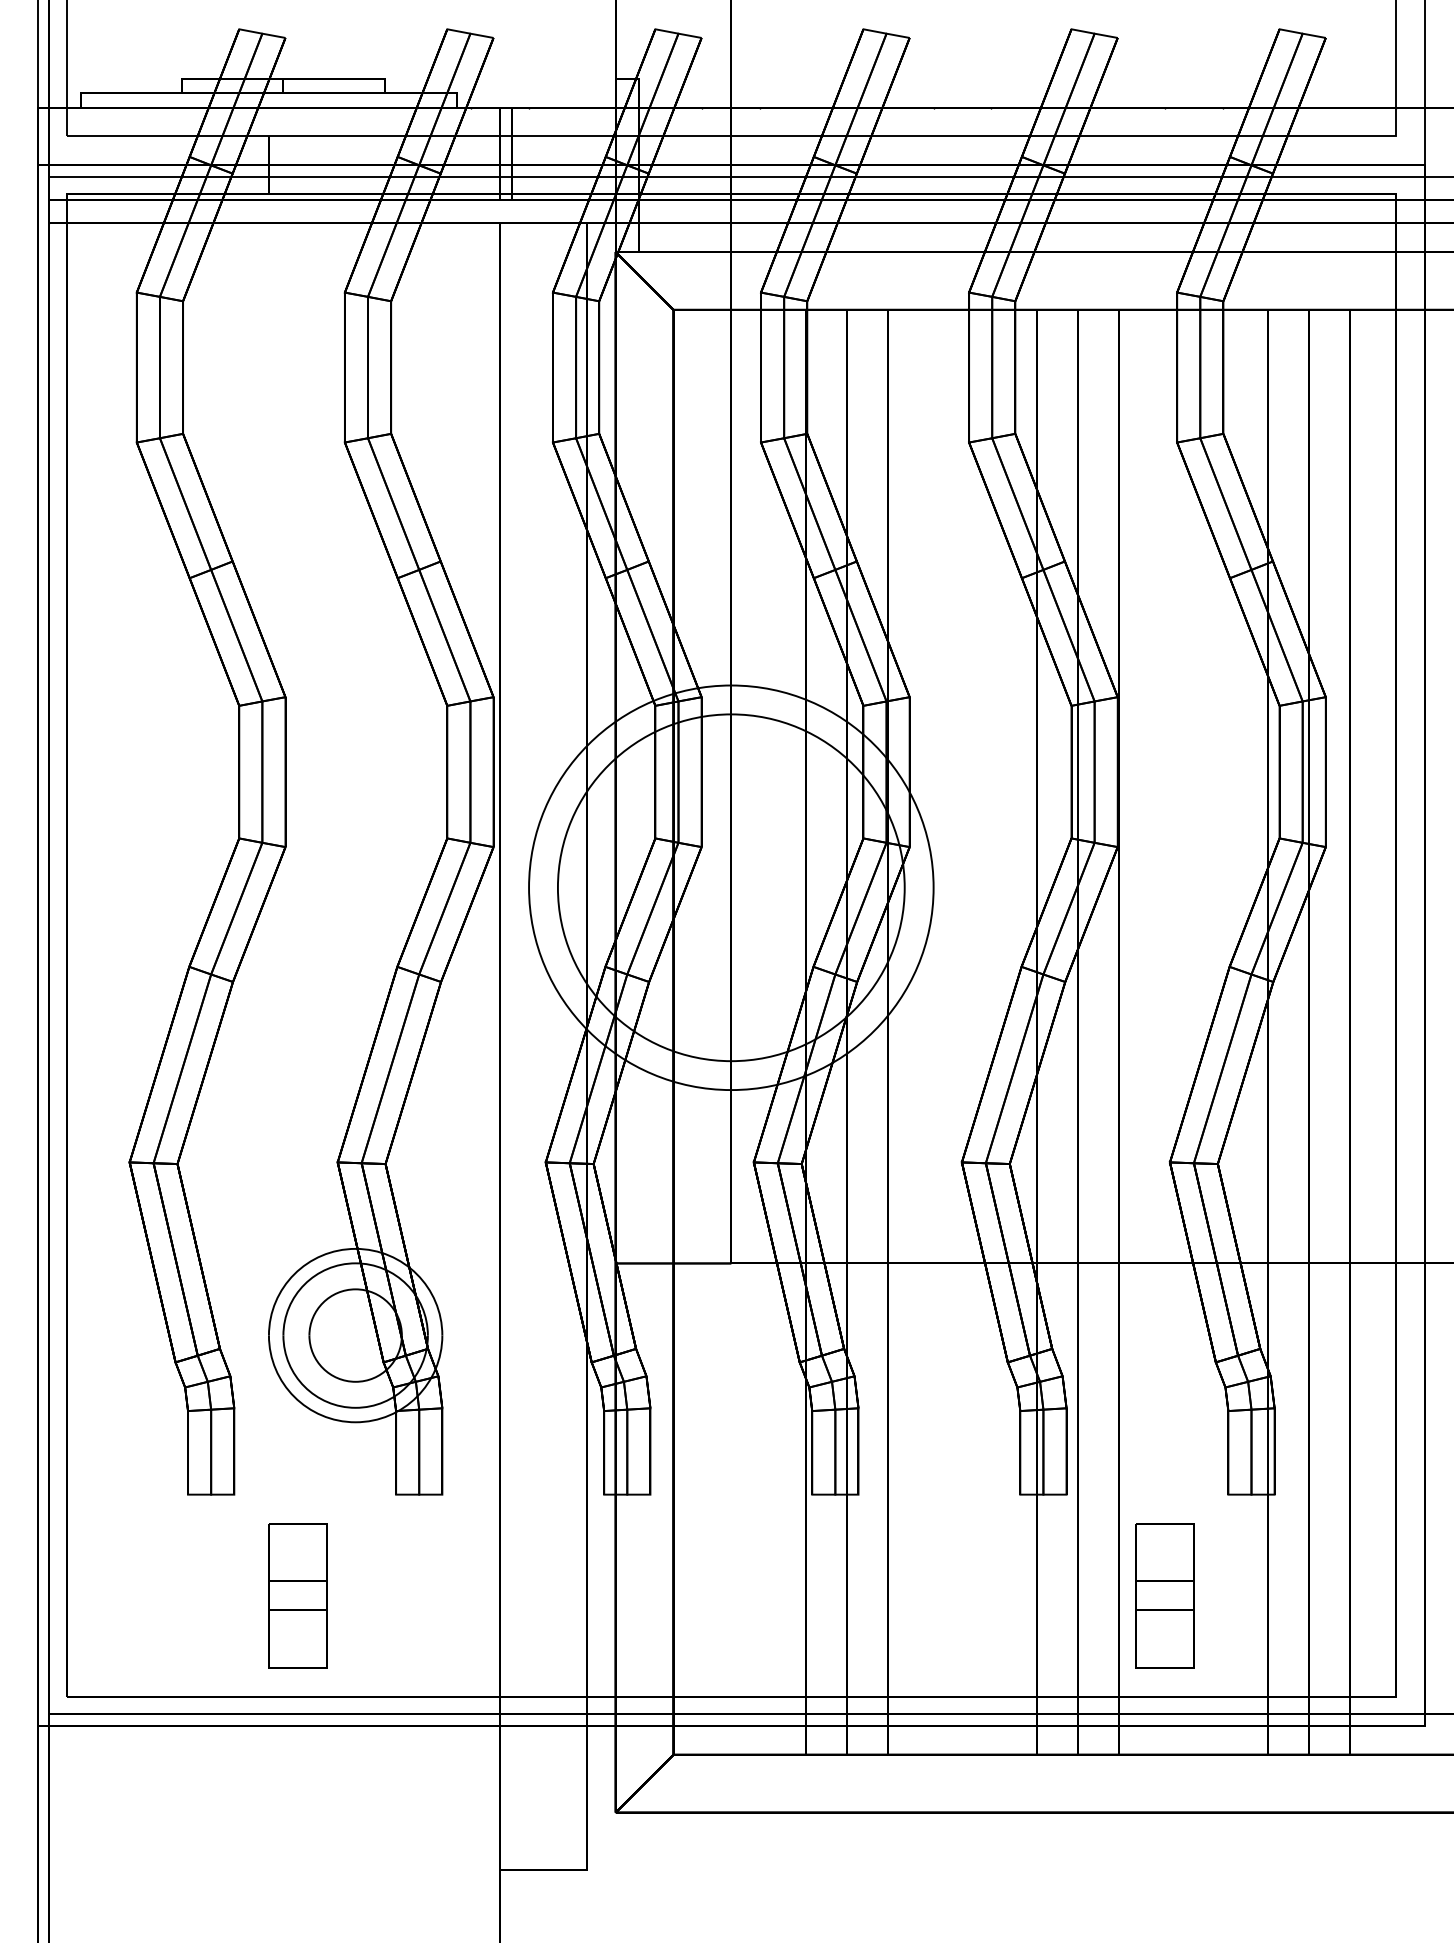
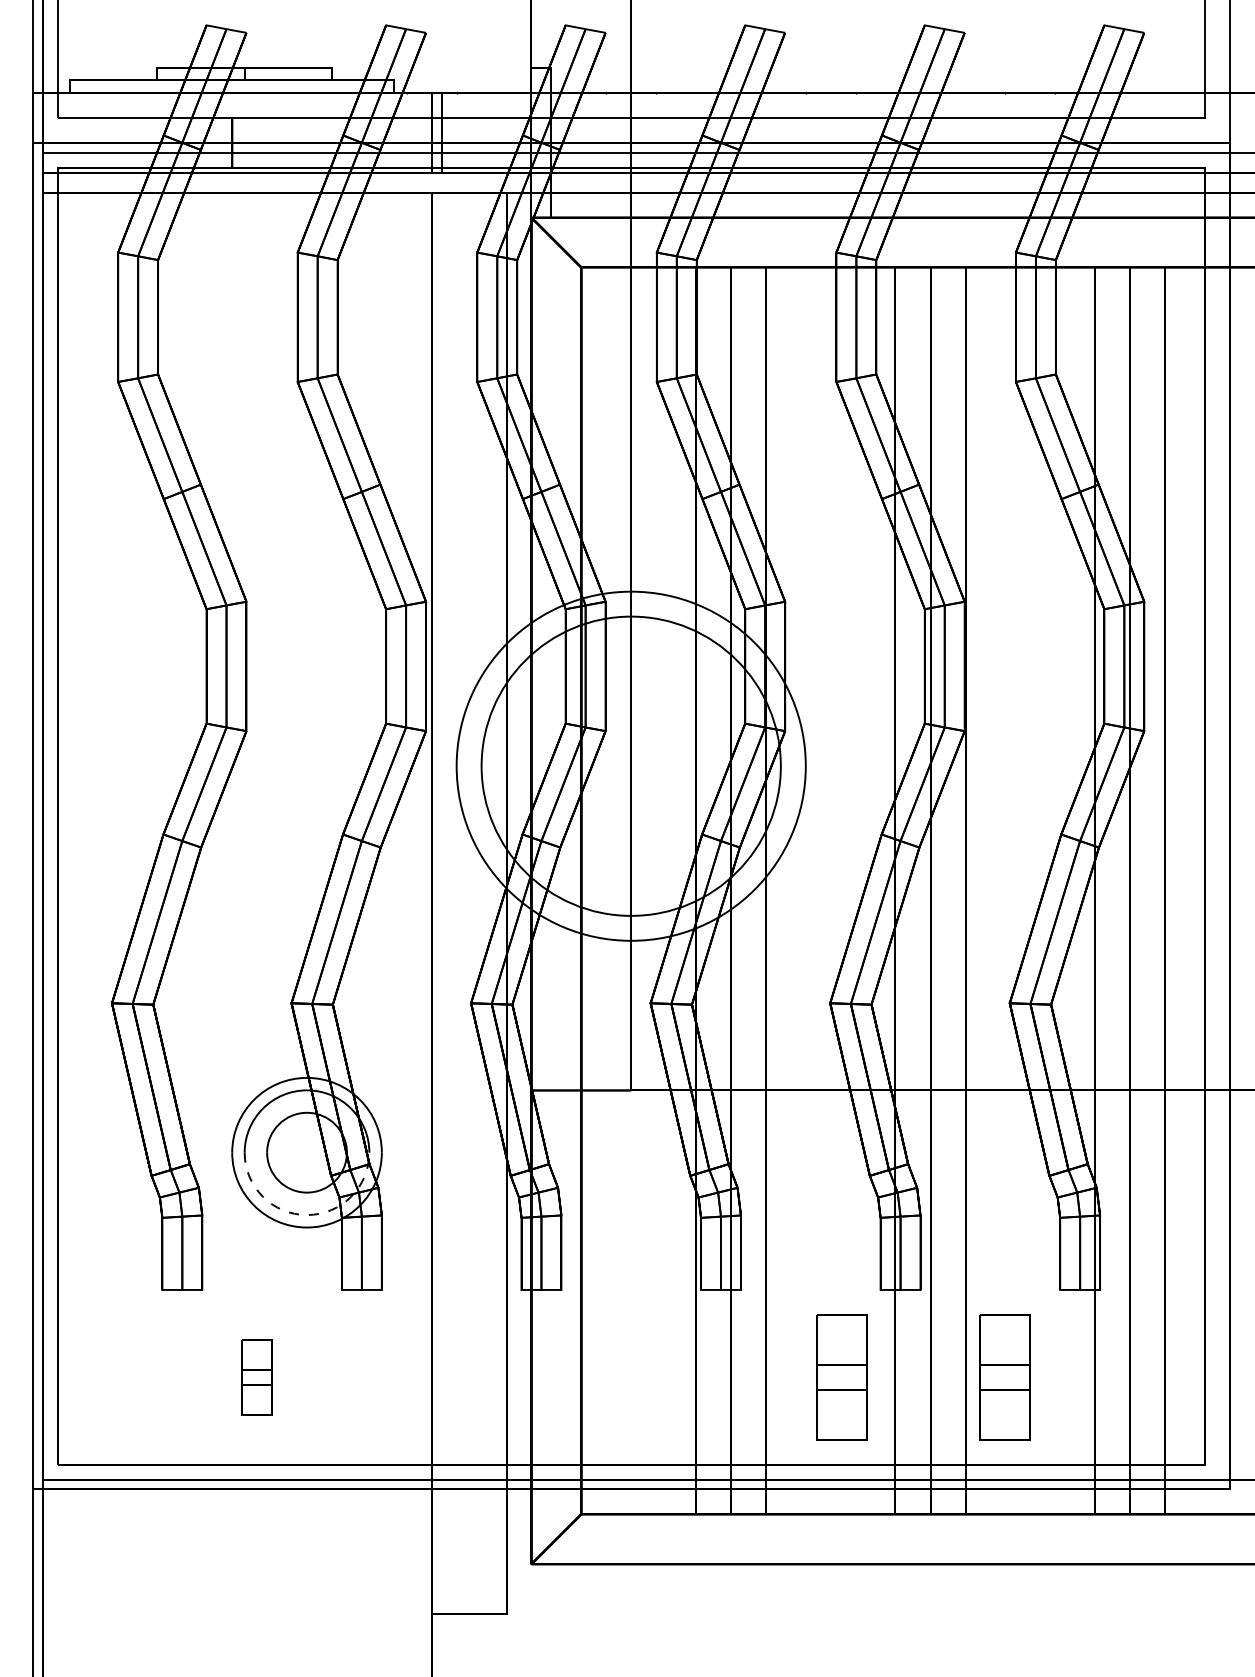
arc: (355, 1407) -> (306, 1214), solid -> dashed
part: (297, 1595) -> (256, 1377), size x0.6
part: (975, 1595) -> (841, 1377), added

